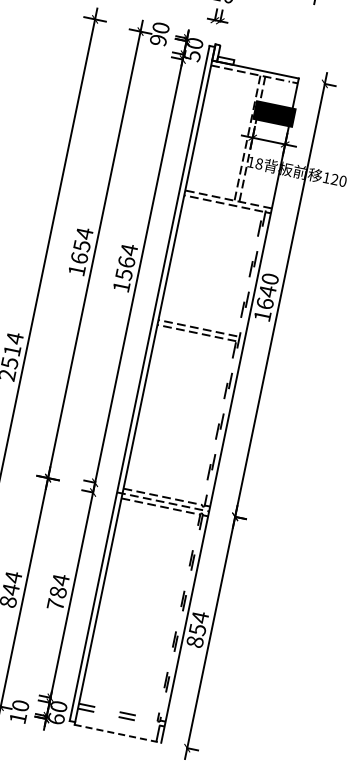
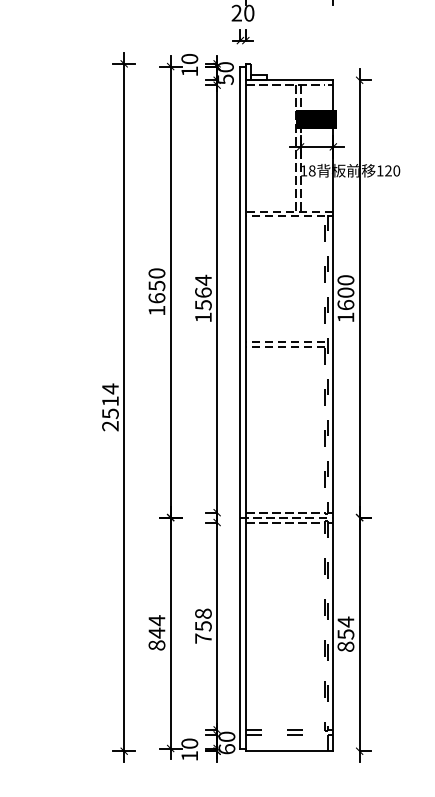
text: (158, 40) -> (189, 71), 90 -> 10
text: (84, 233) -> (156, 273), 1654 -> 1650
text: (267, 291) -> (345, 292), 1640 -> 1600
text: (59, 585) -> (203, 619), 784 -> 758
line: (117, 734) -> (289, 751), dashed -> solid

